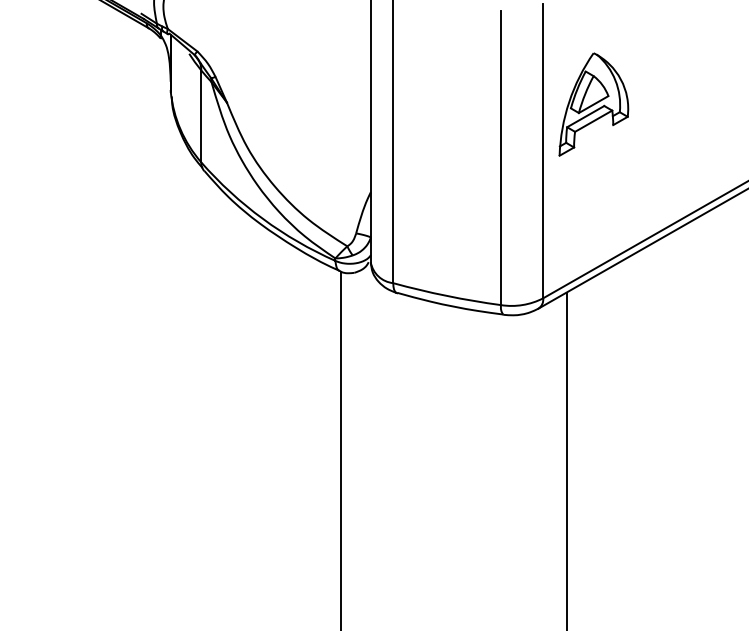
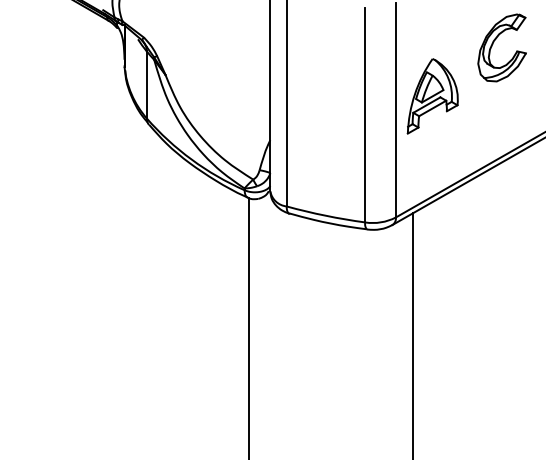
part: (677, 60) -> (493, 44), added
part: (593, 104) -> (432, 96), moved

